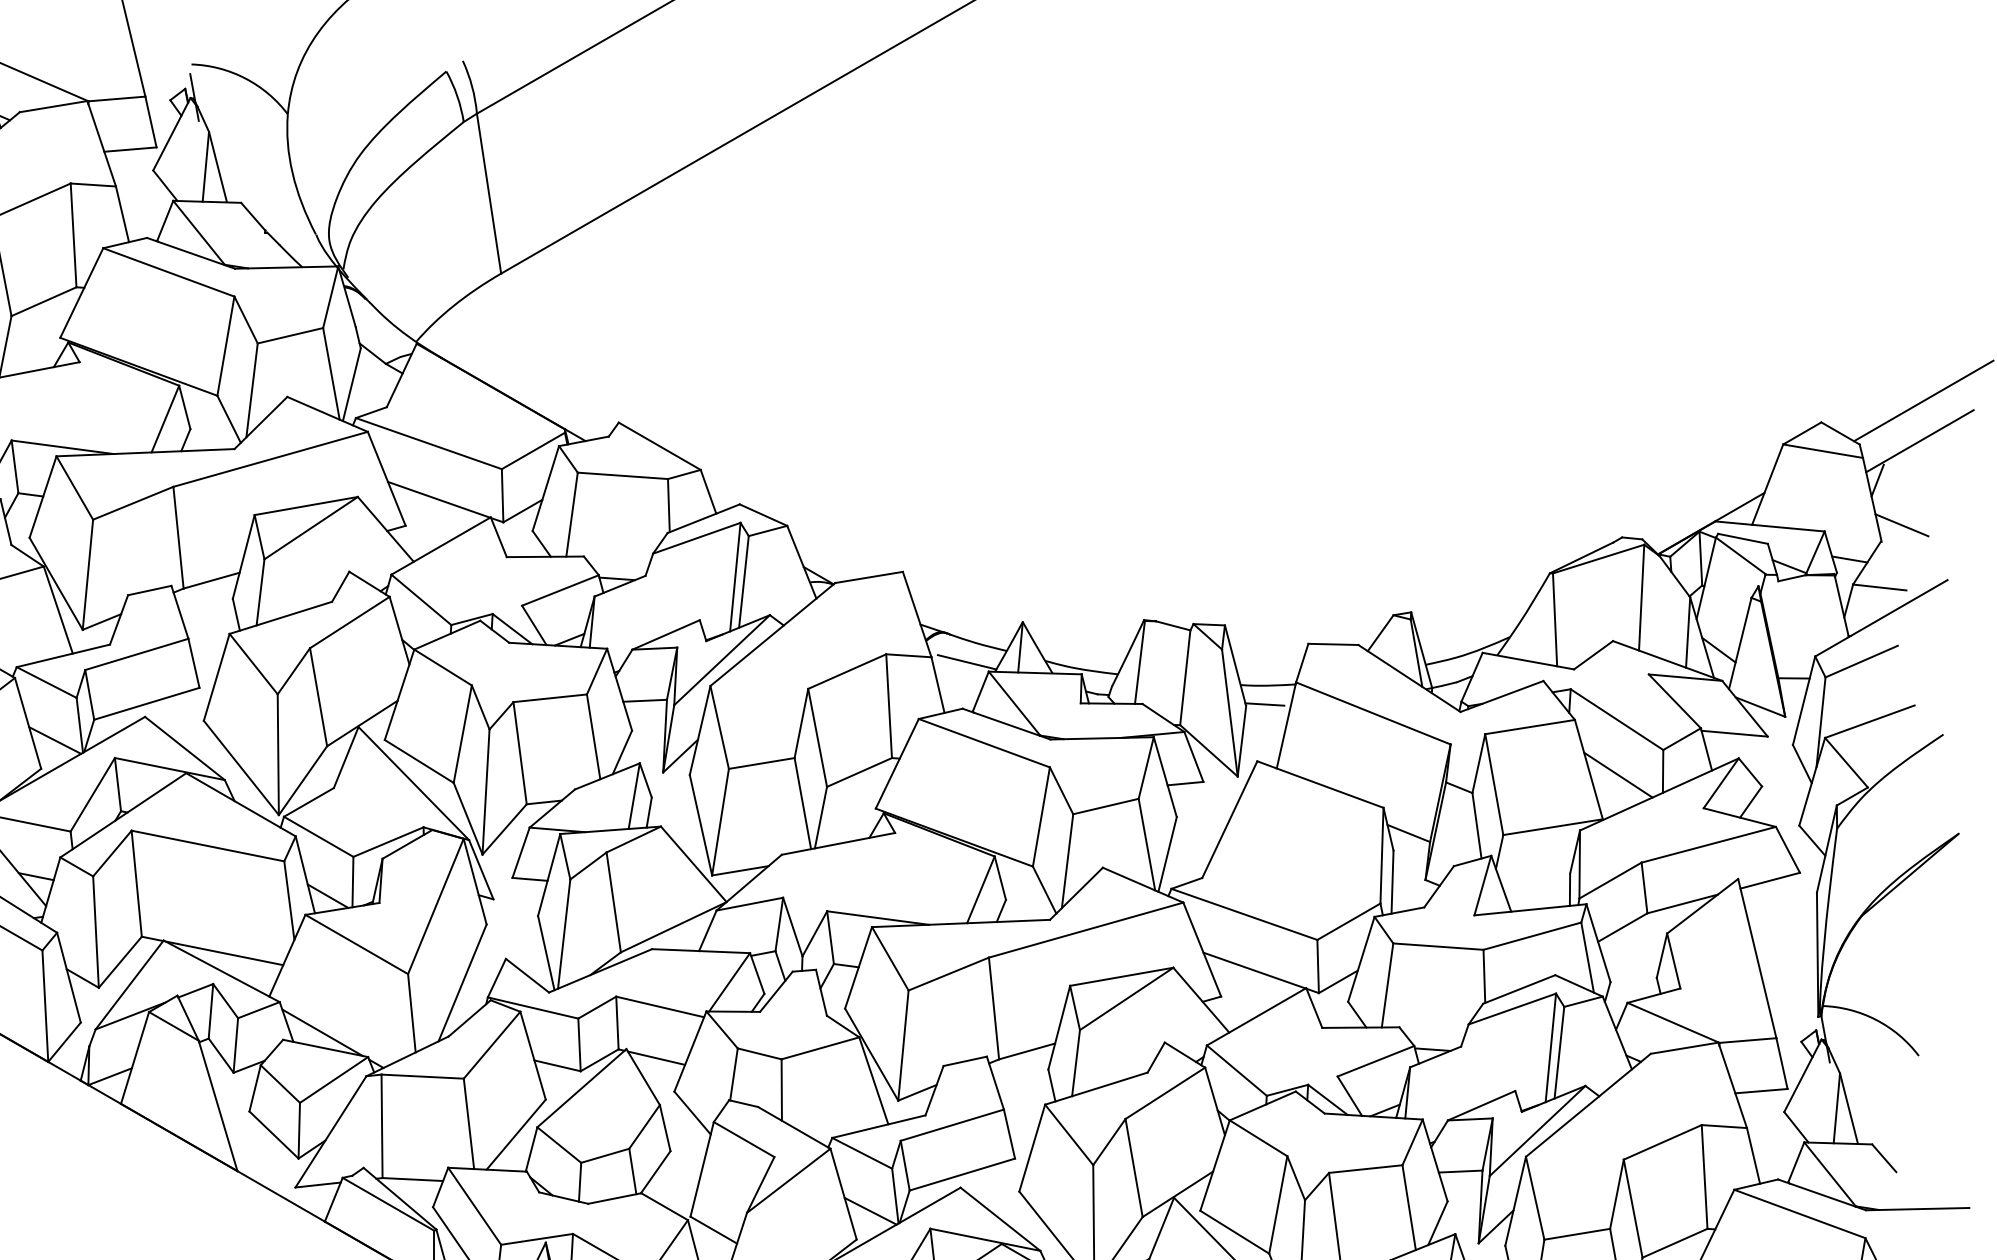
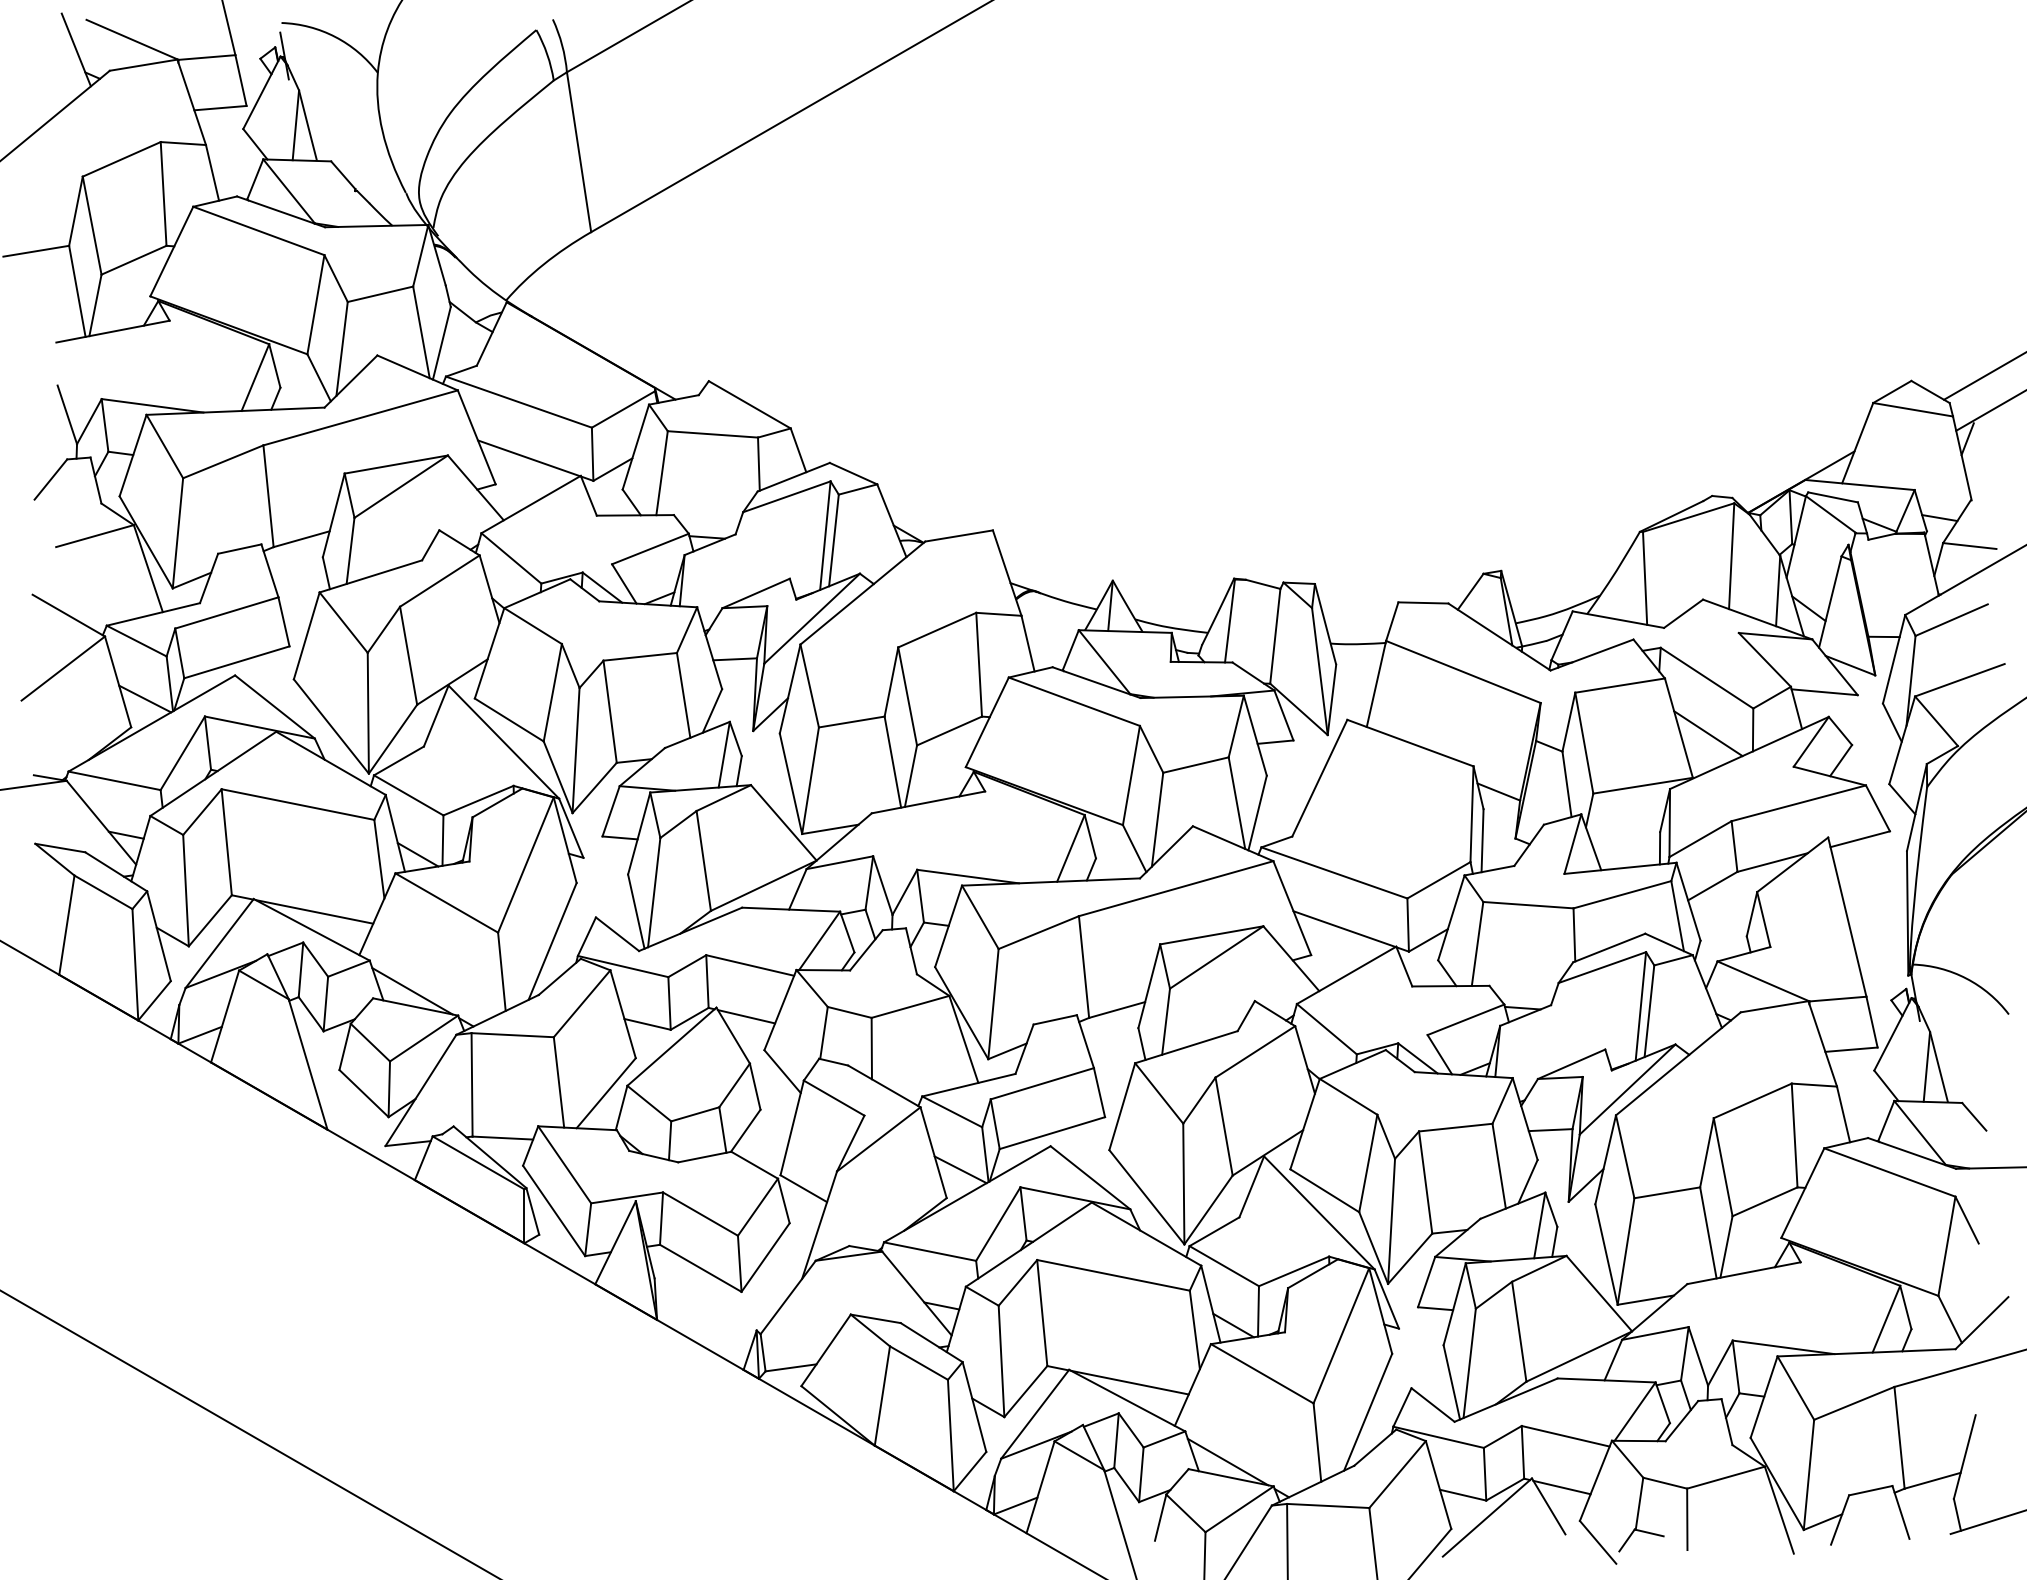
line: (1901, 524) -> (1991, 483), removed
line: (966, 661) -> (1056, 620), removed
line: (1264, 703) -> (1354, 662), removed

